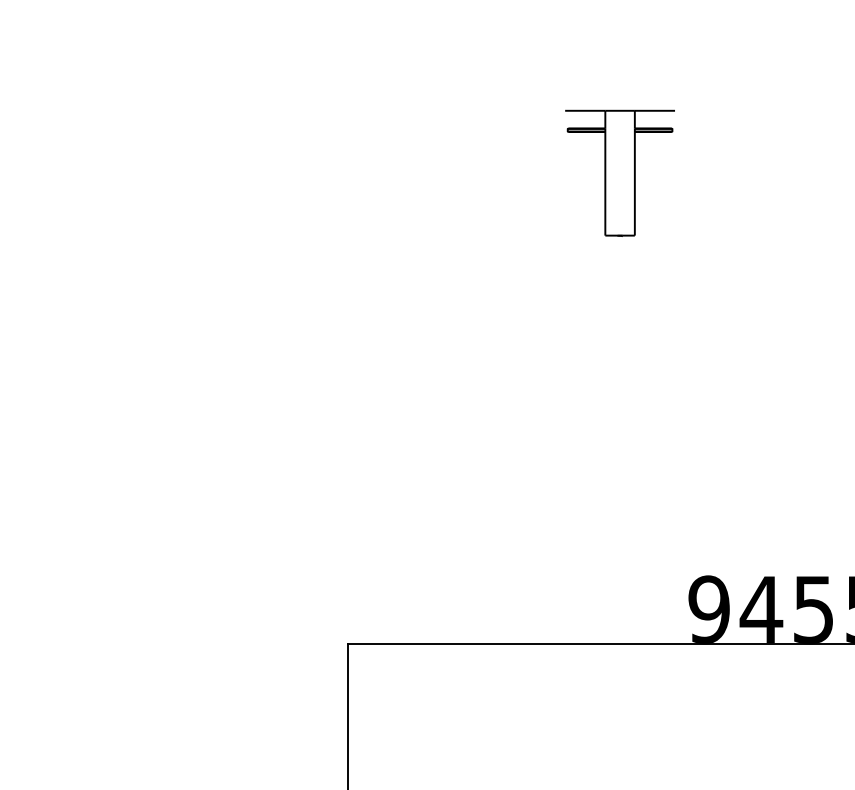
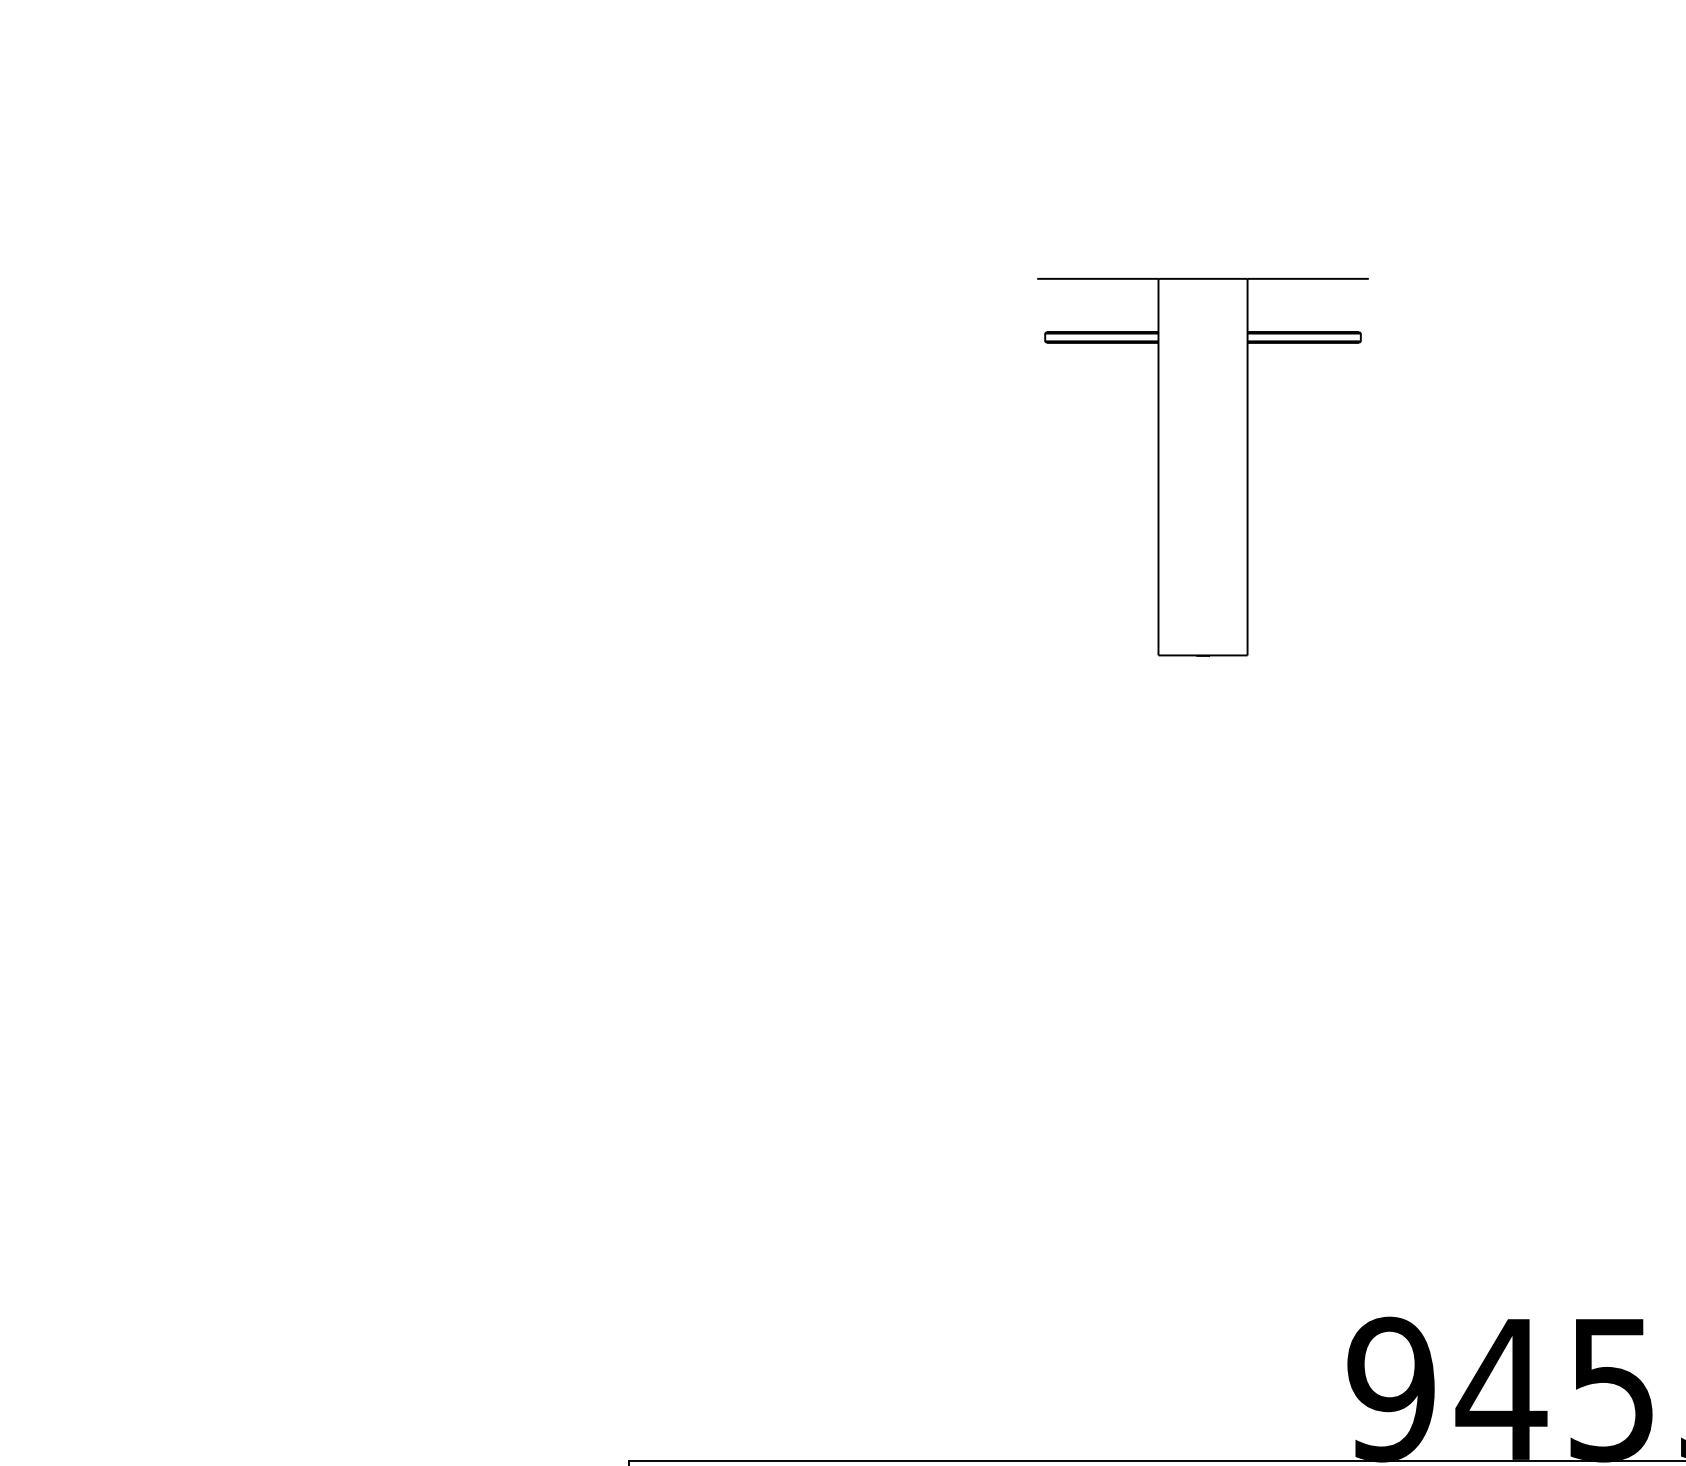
part: (619, 173) -> (1201, 467), size x1.43

